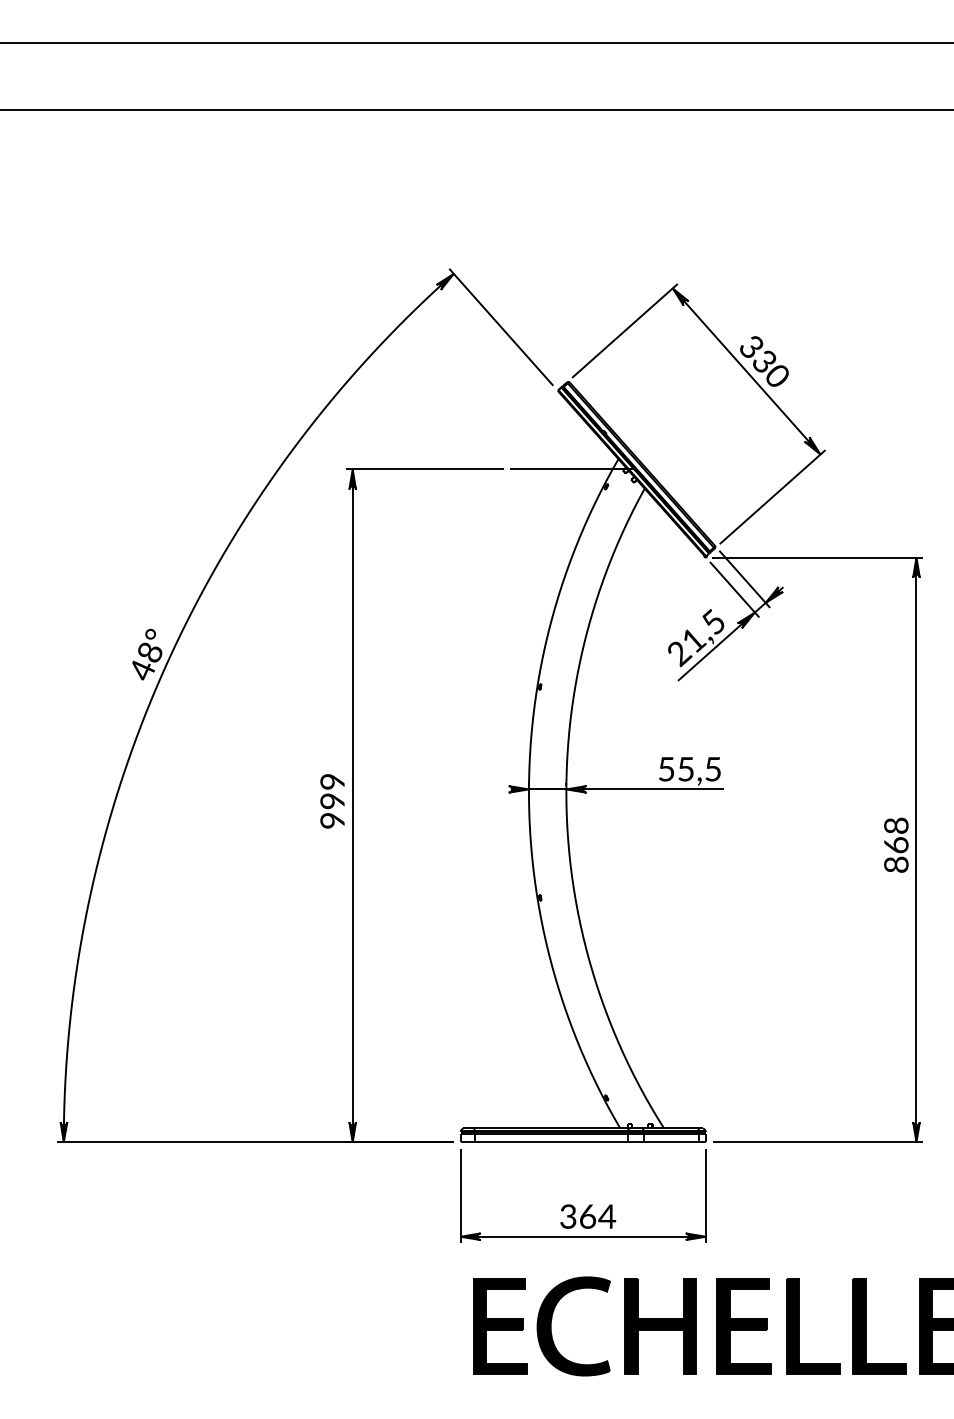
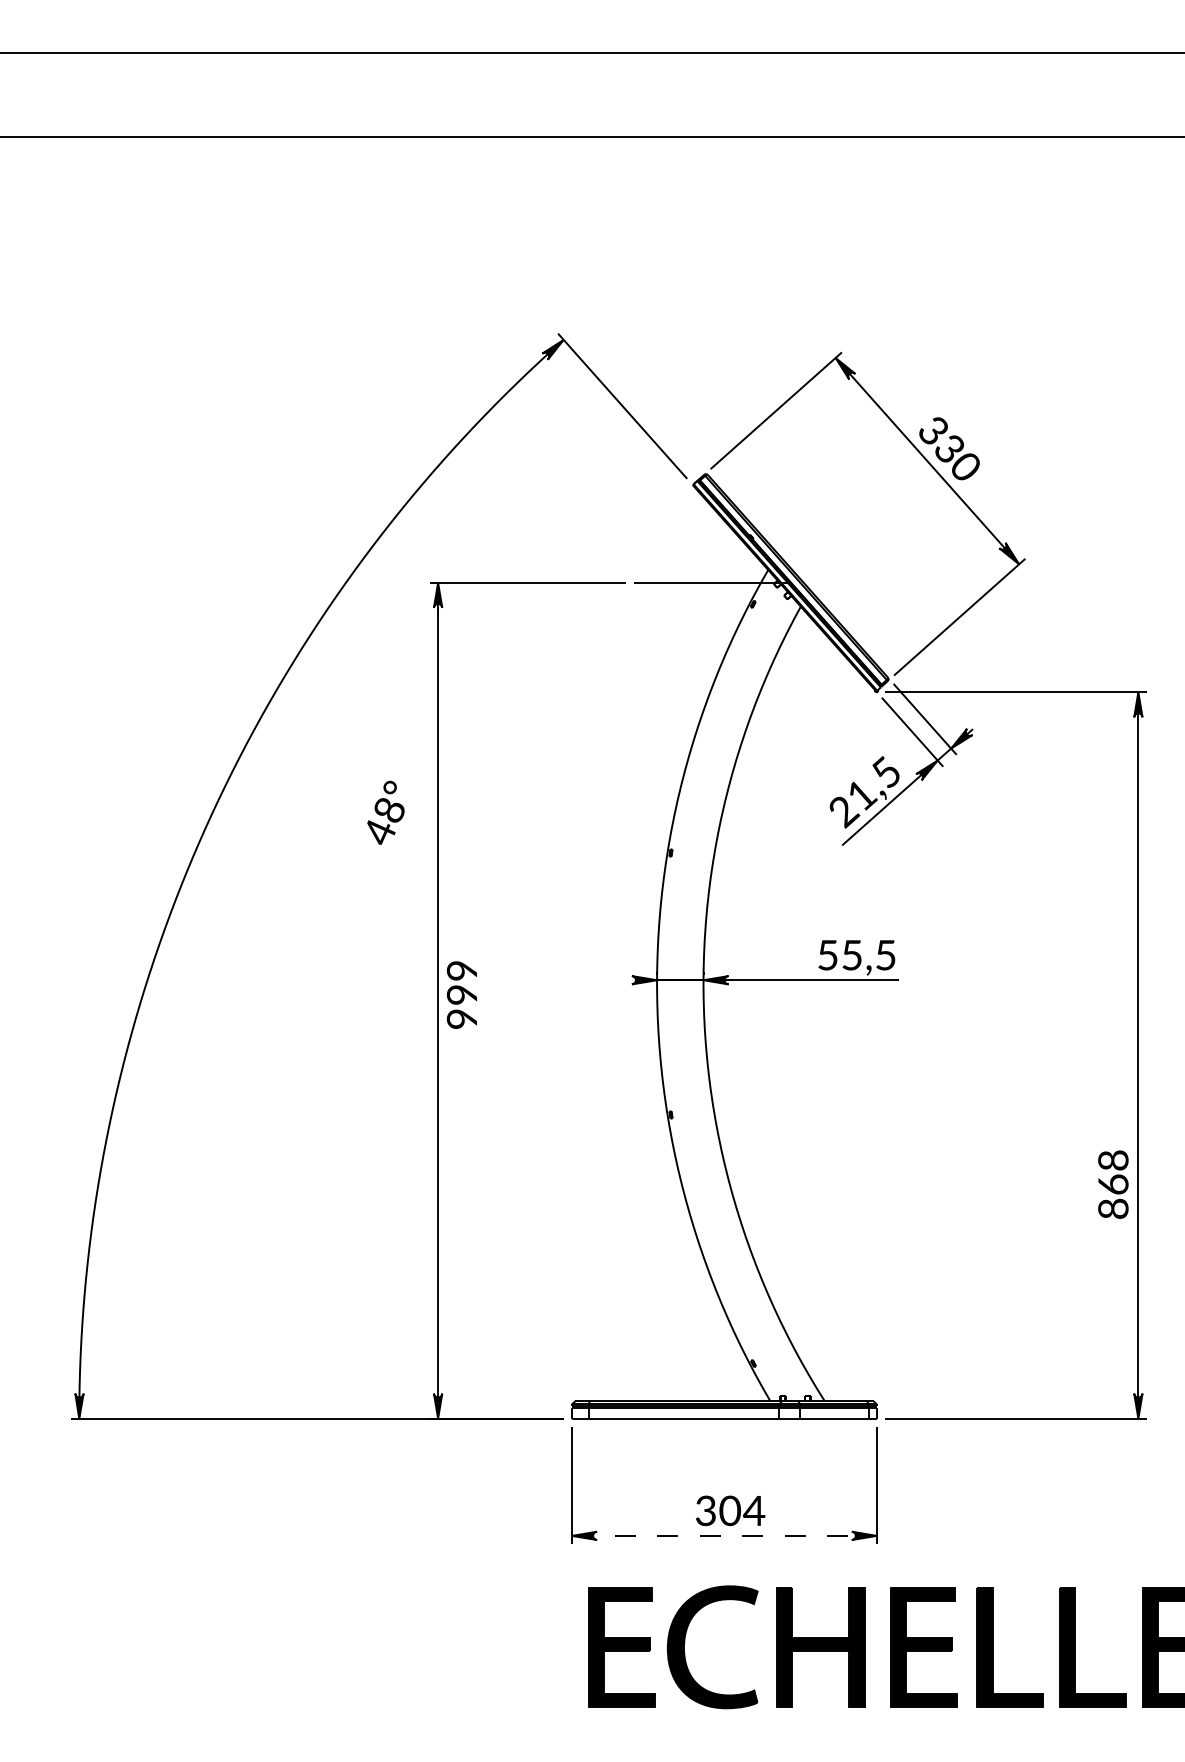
text: (146, 654) -> (385, 812), moved
text: (332, 800) -> (461, 994), moved
text: (896, 845) -> (1113, 1184), moved
text: (587, 1216) -> (729, 1510), 364 -> 304
line: (583, 1236) -> (724, 1535), solid -> dashed

